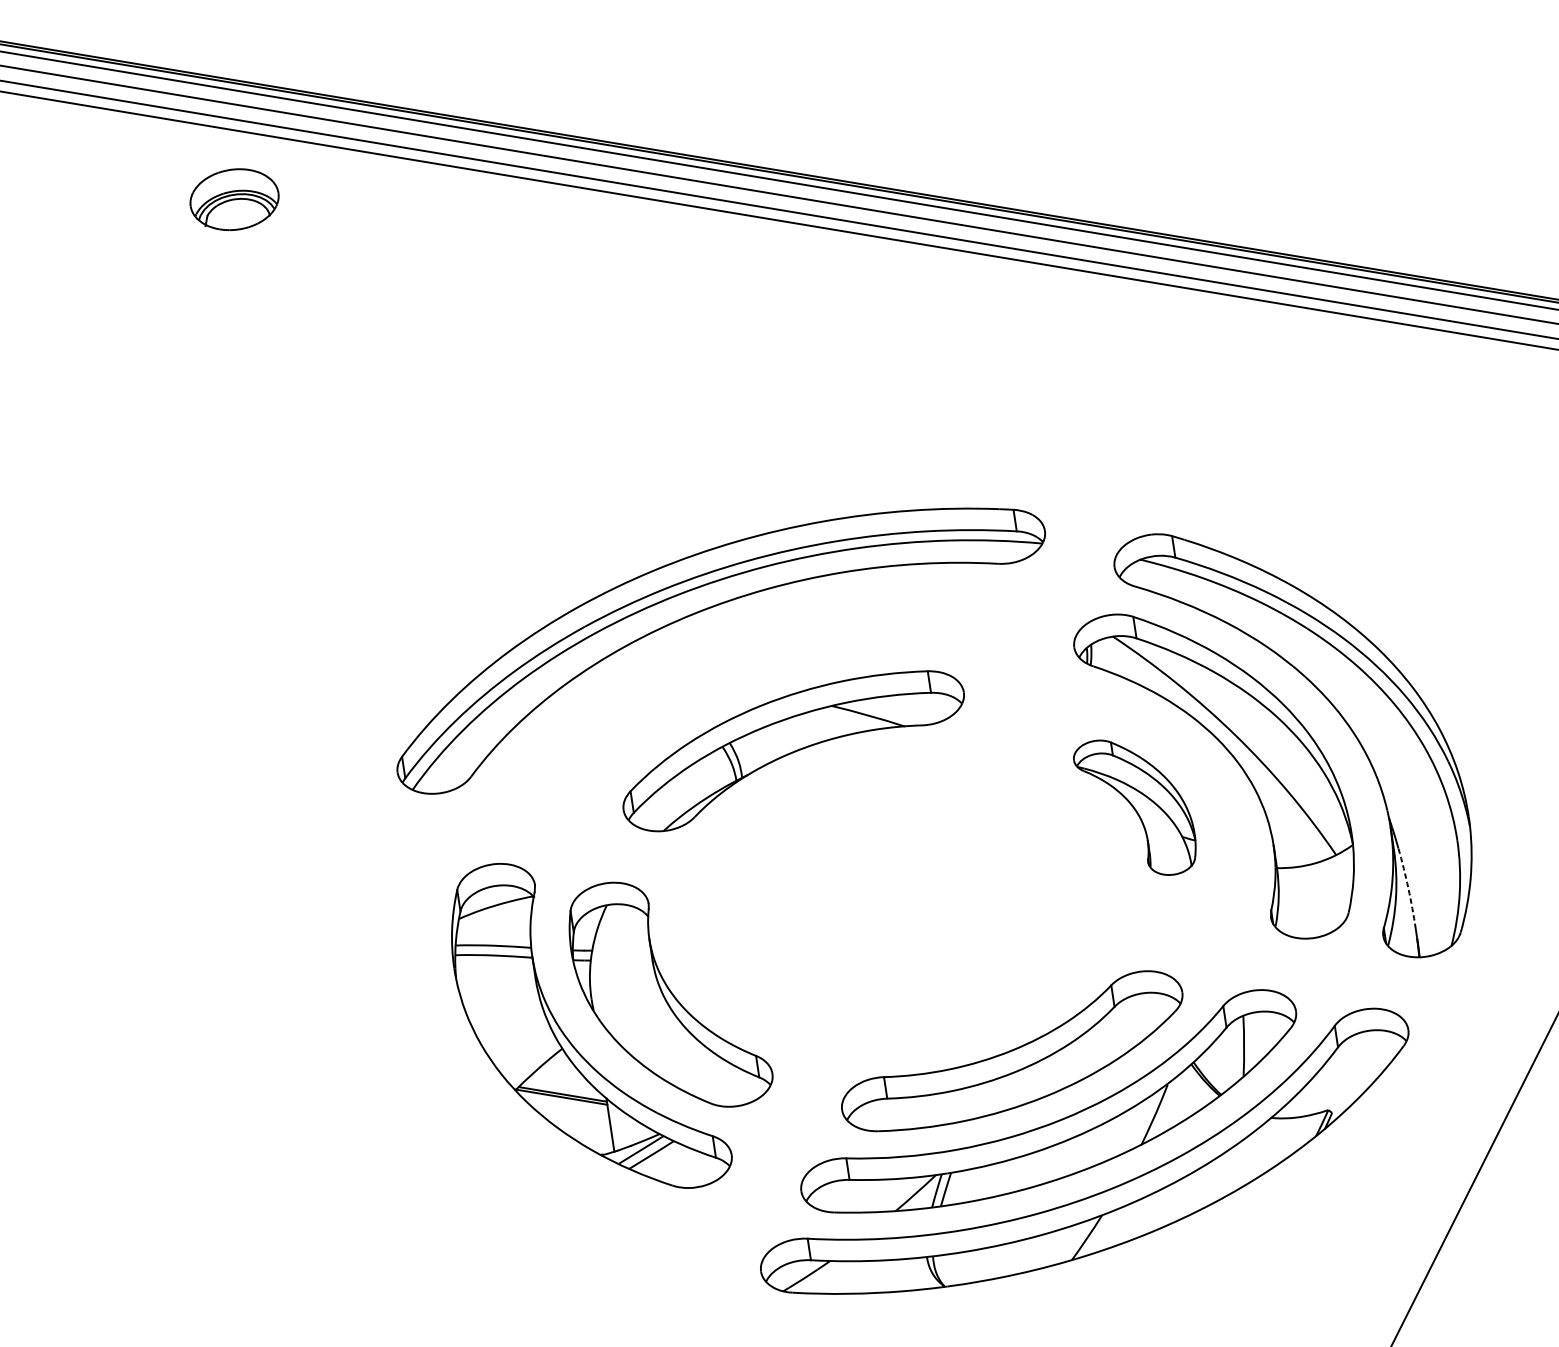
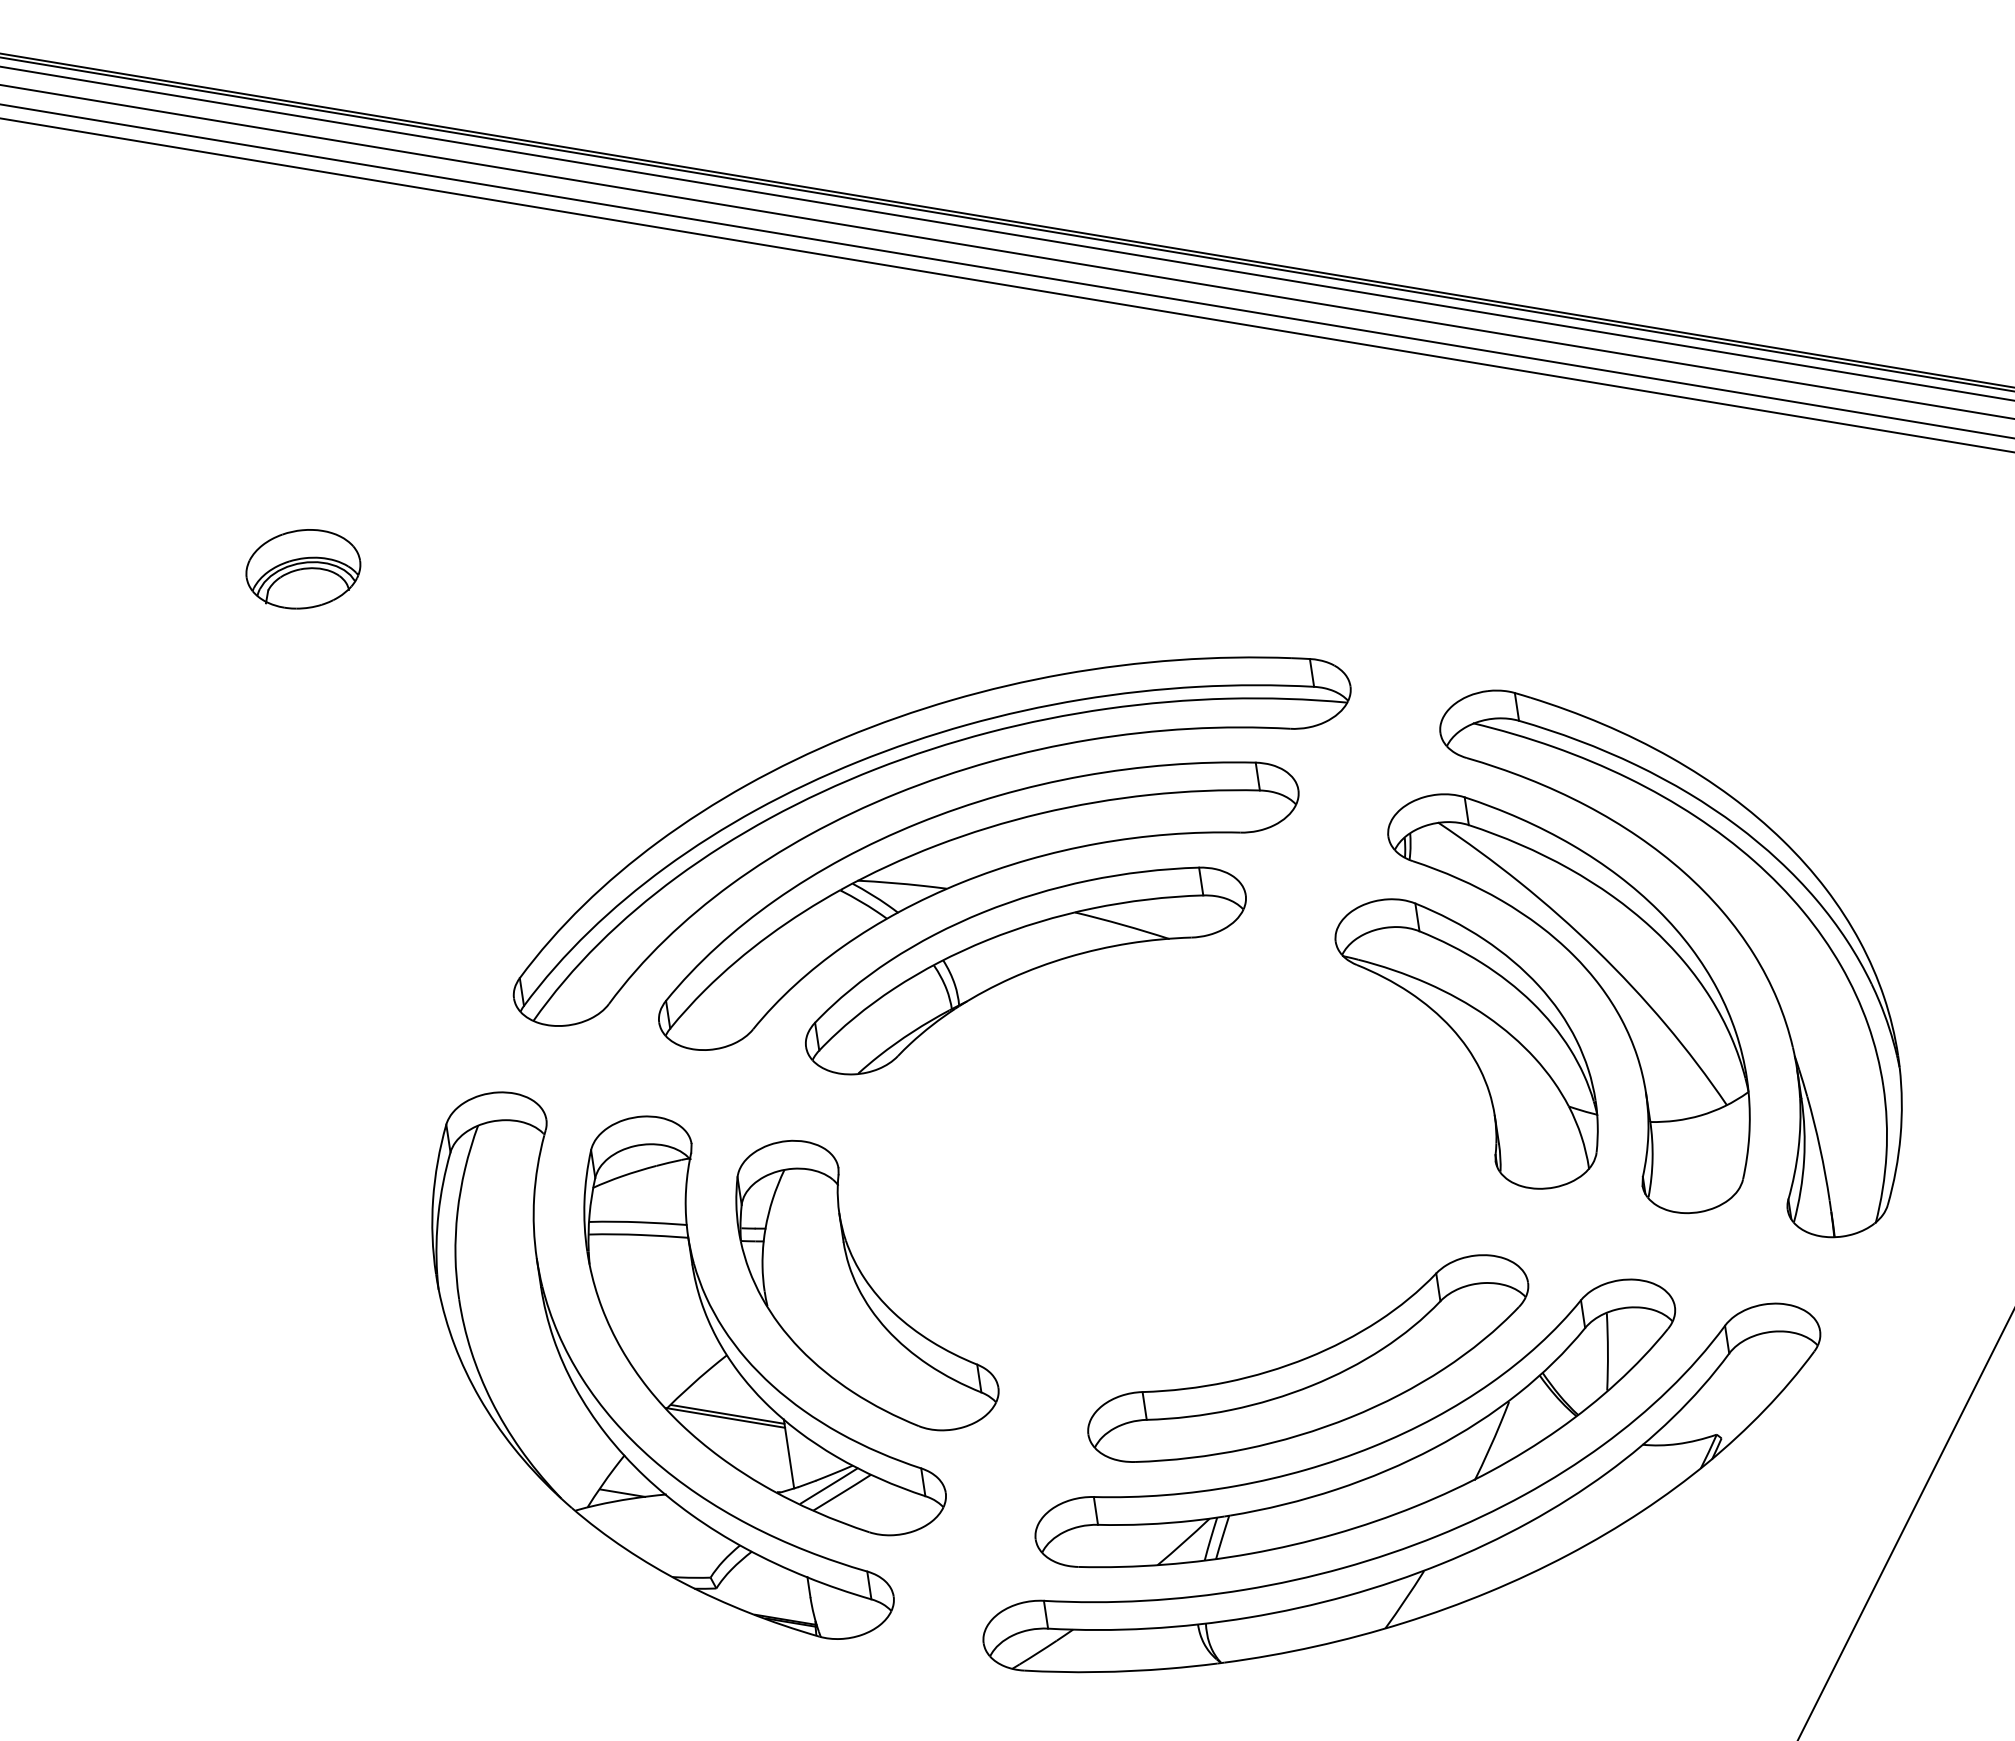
part: (234, 199) -> (303, 569), moved
part: (750, 681) -> (970, 880), added
part: (1134, 807) -> (1466, 1043), size x1.67
arc: (1408, 888) -> (1820, 1148), dashed -> solid
part: (470, 1092) -> (608, 1412), added

